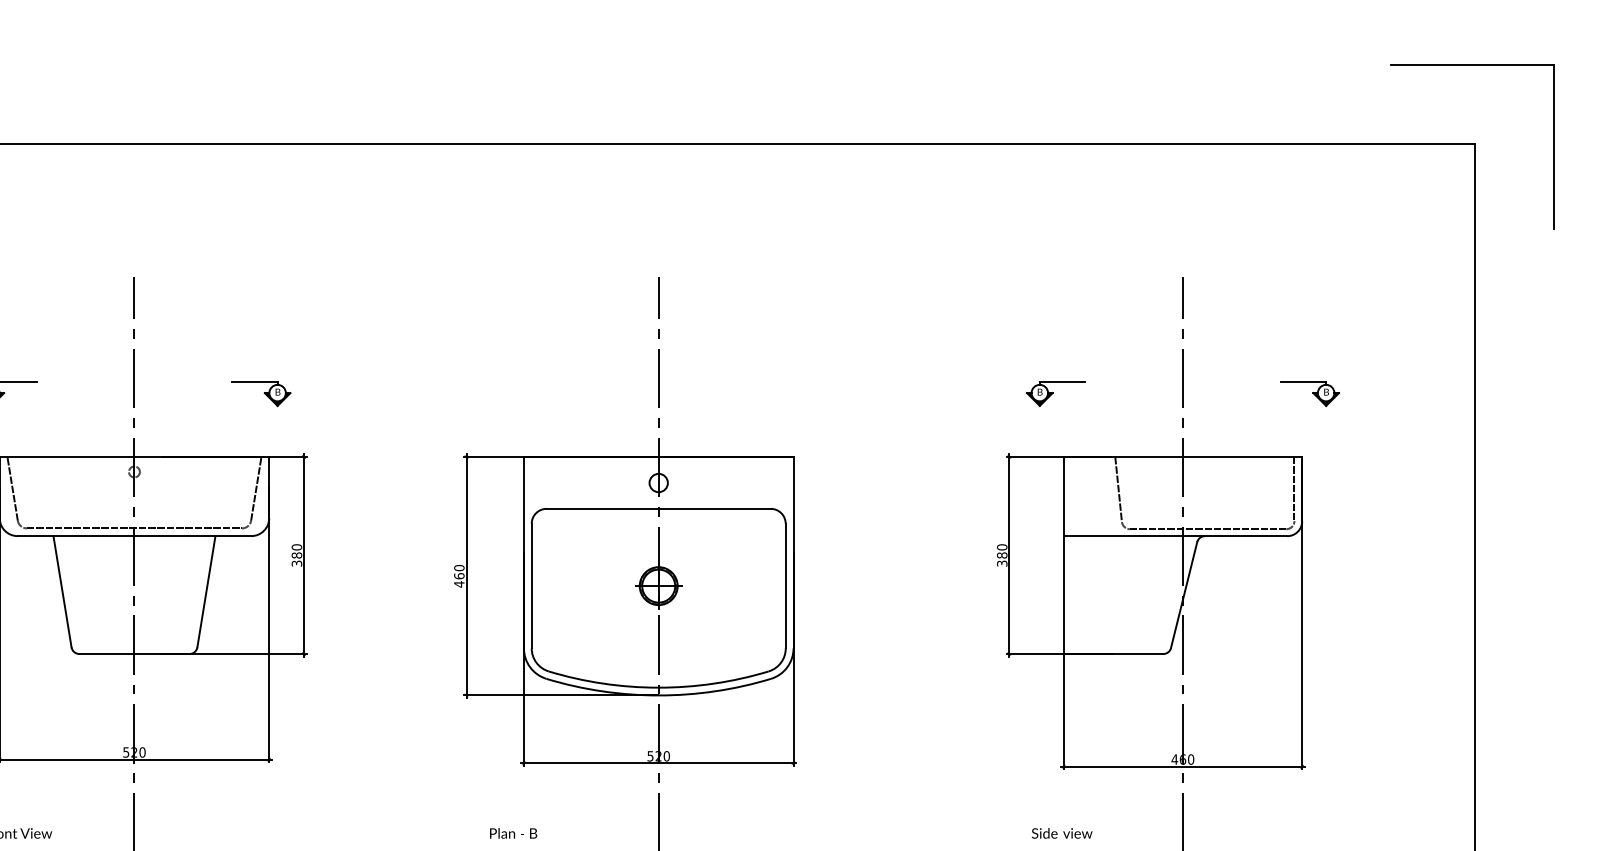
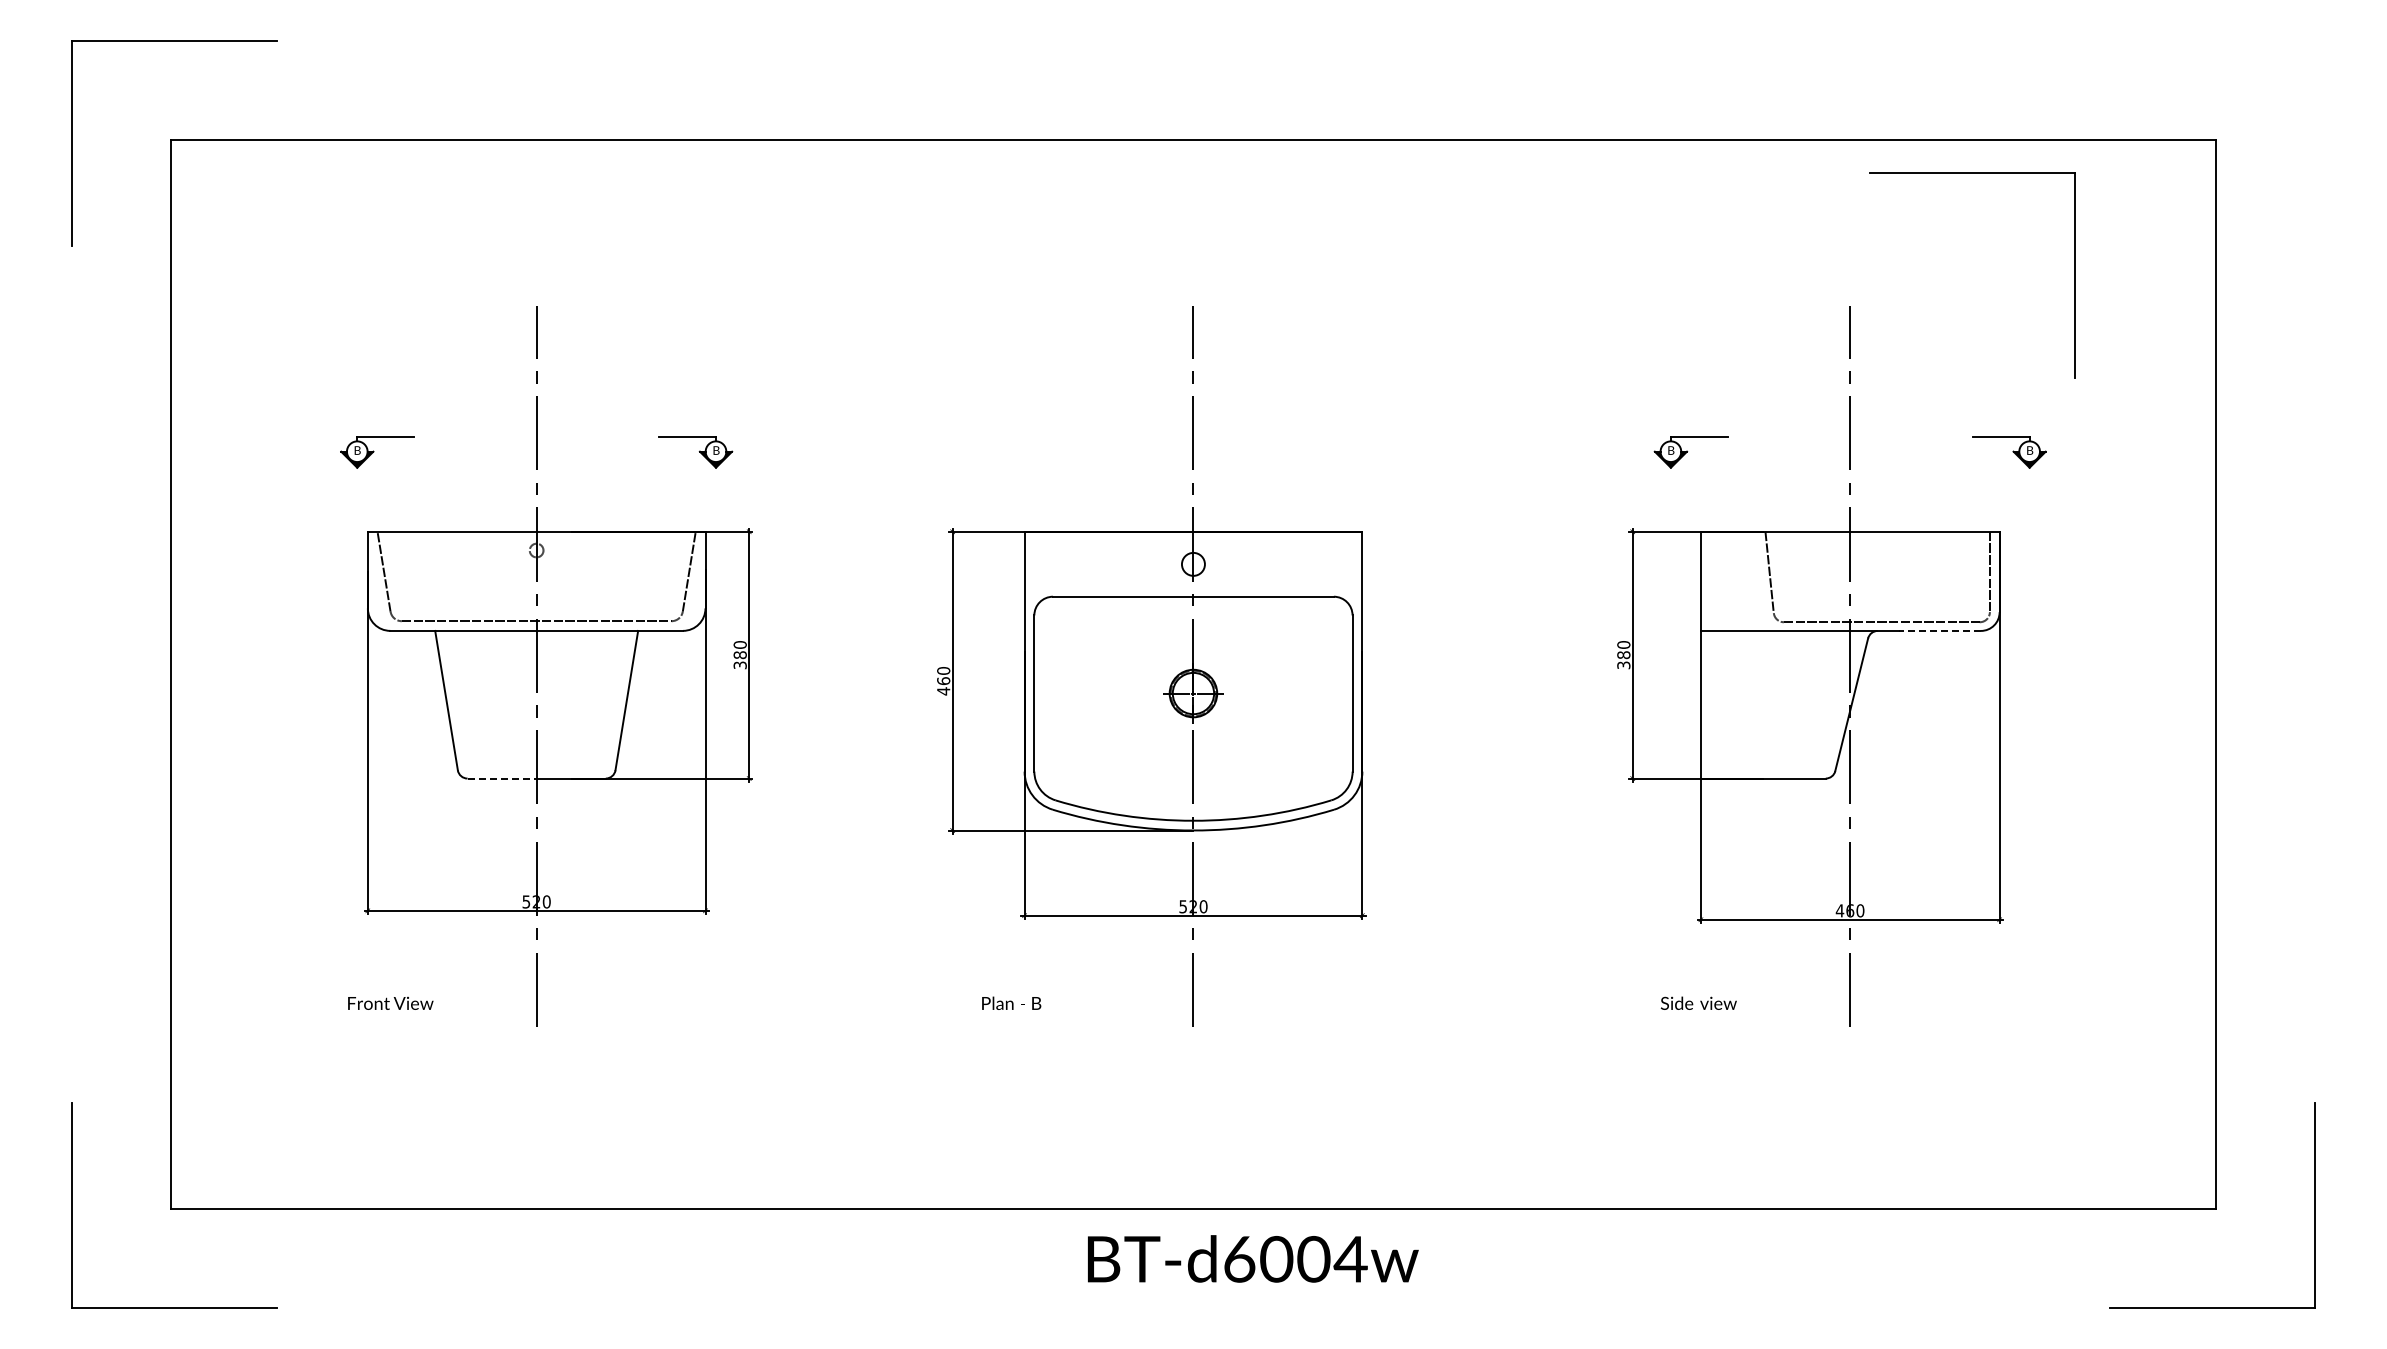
part: (1472, 65) -> (1972, 173), moved
line: (1255, 535) -> (1940, 630), solid -> dashed
line: (107, 653) -> (502, 778), solid -> dashed

